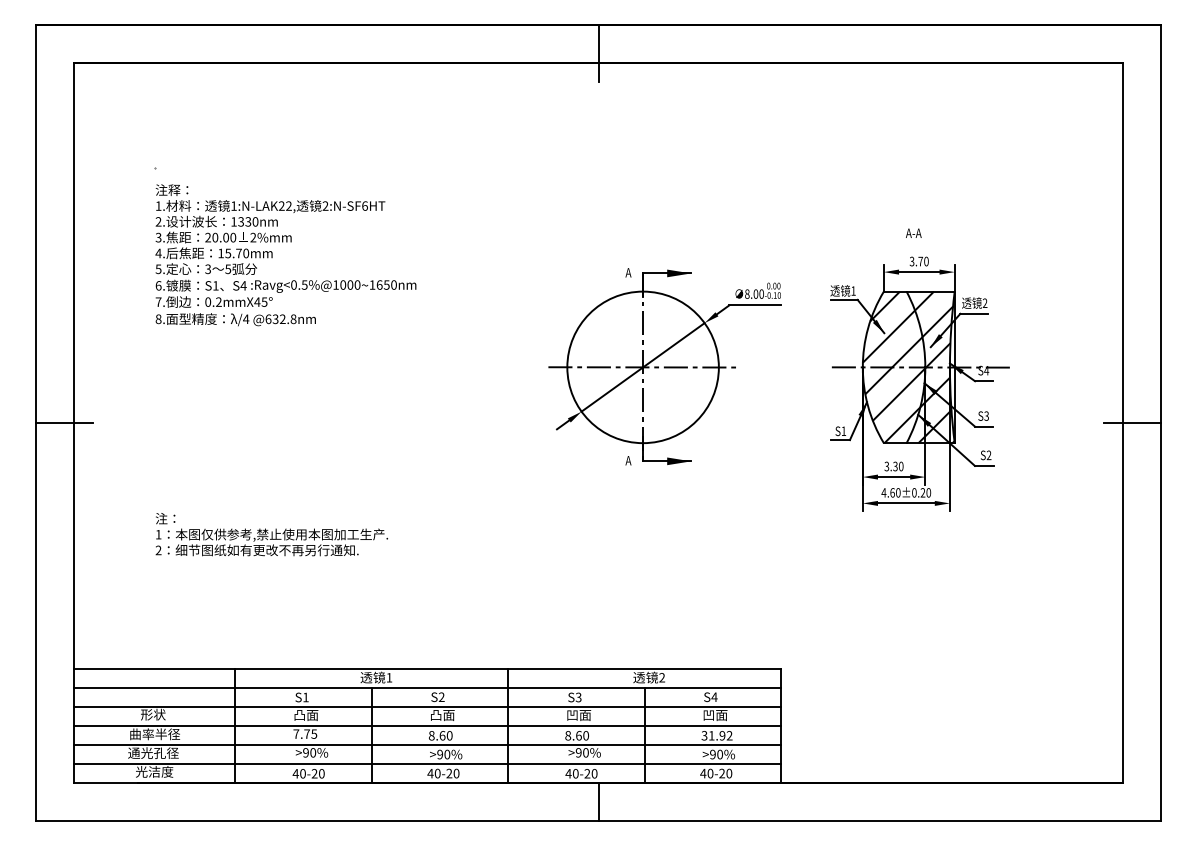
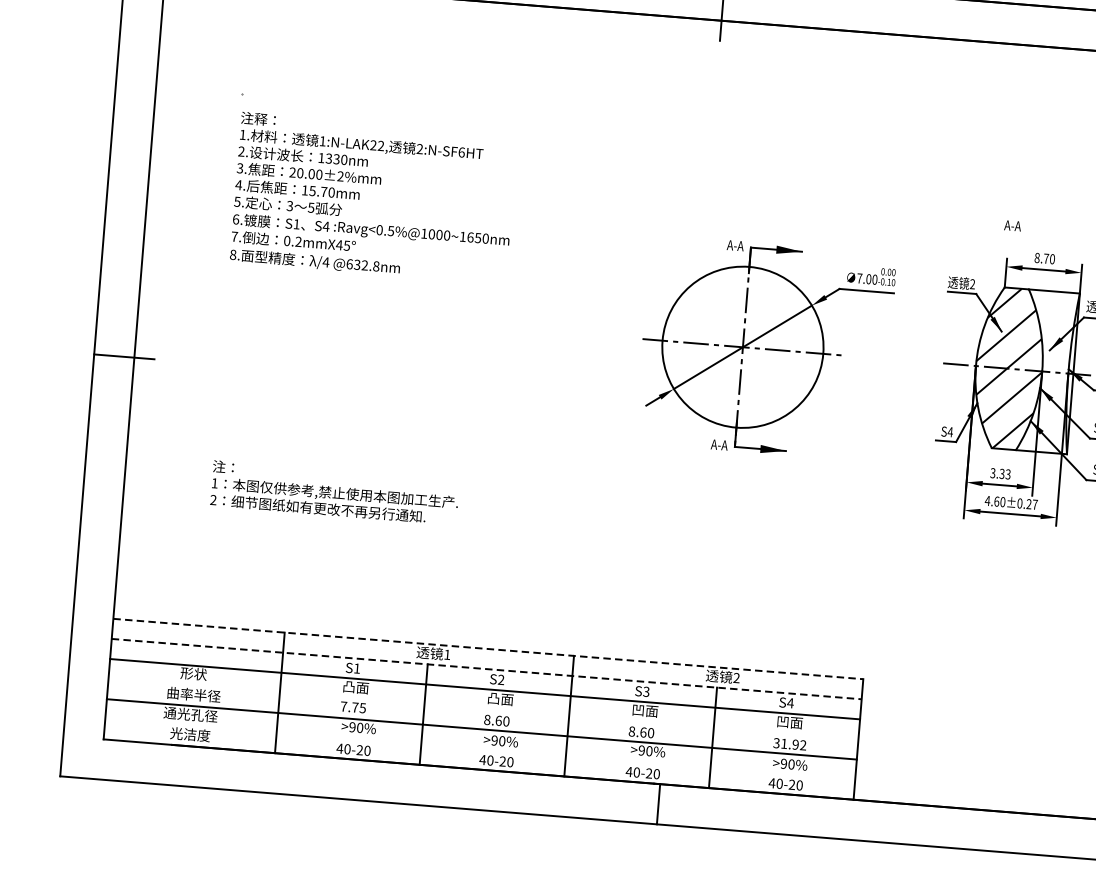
text: (913, 232) -> (1012, 224), moved
text: (911, 261) -> (1036, 257), 3.70 -> 8.70
text: (628, 272) -> (735, 245), A -> A-A
text: (853, 290) -> (972, 283), 1 -> 2
text: (747, 293) -> (859, 277), 8.00 -> 7.00
hatch: (930, 367) -> (1047, 371), removed
text: (843, 430) -> (950, 431), S1 -> S4
text: (628, 460) -> (719, 444), A -> A-A
text: (901, 466) -> (1008, 474), 3.30 -> 3.33
text: (928, 492) -> (1034, 504), 4.60±0.20 -> 4.60±0.27
line: (427, 669) -> (488, 649), solid -> dashed
line: (427, 688) -> (486, 669), solid -> dashed
line: (426, 726) -> (482, 709), removed
line: (426, 763) -> (479, 748), removed

